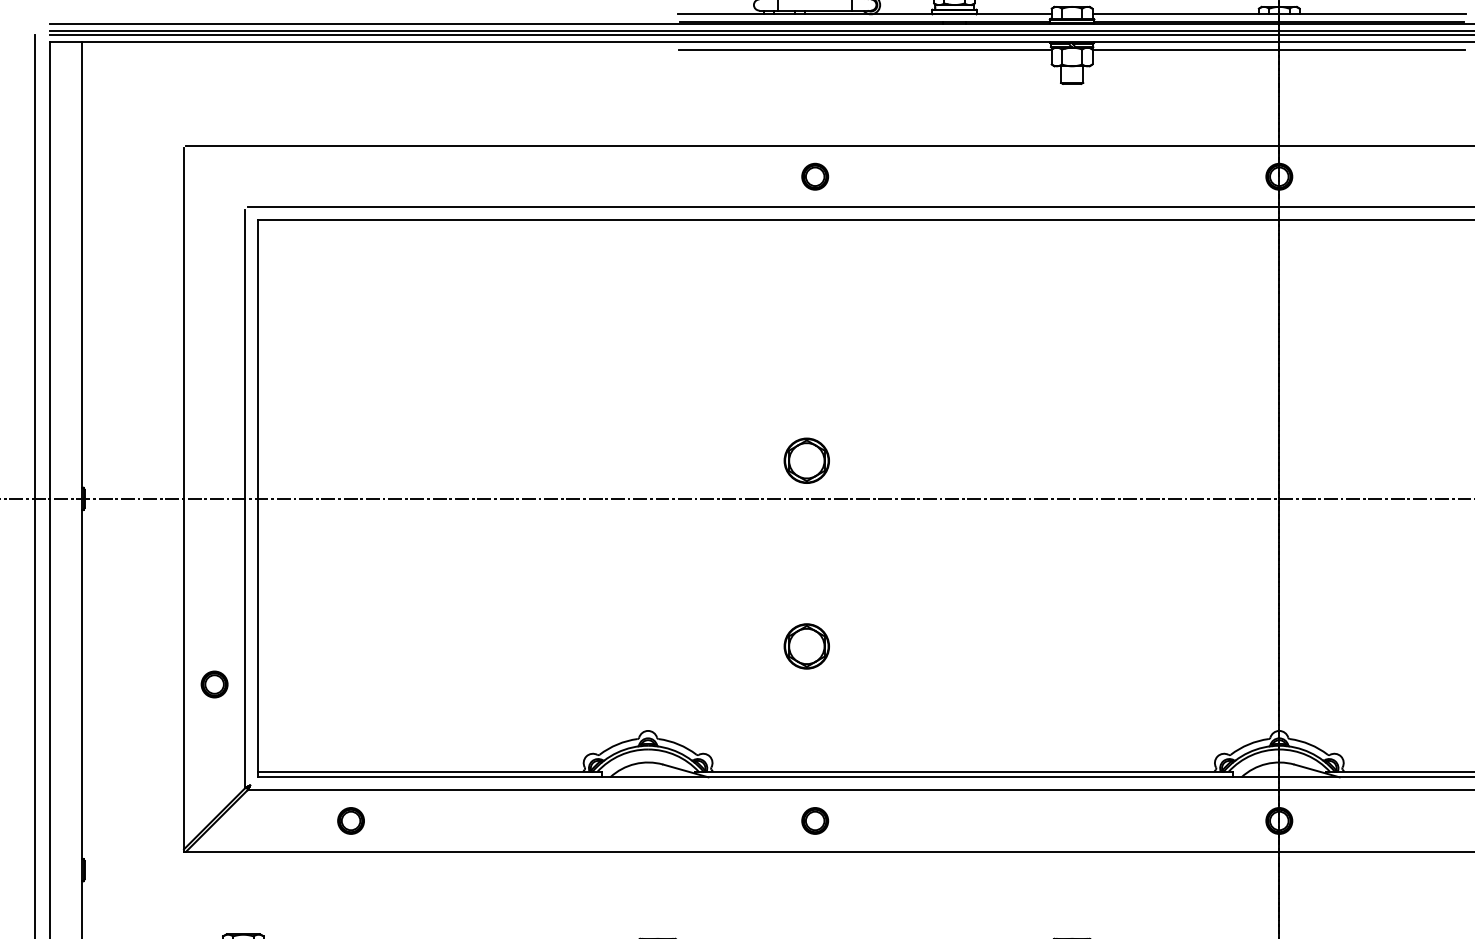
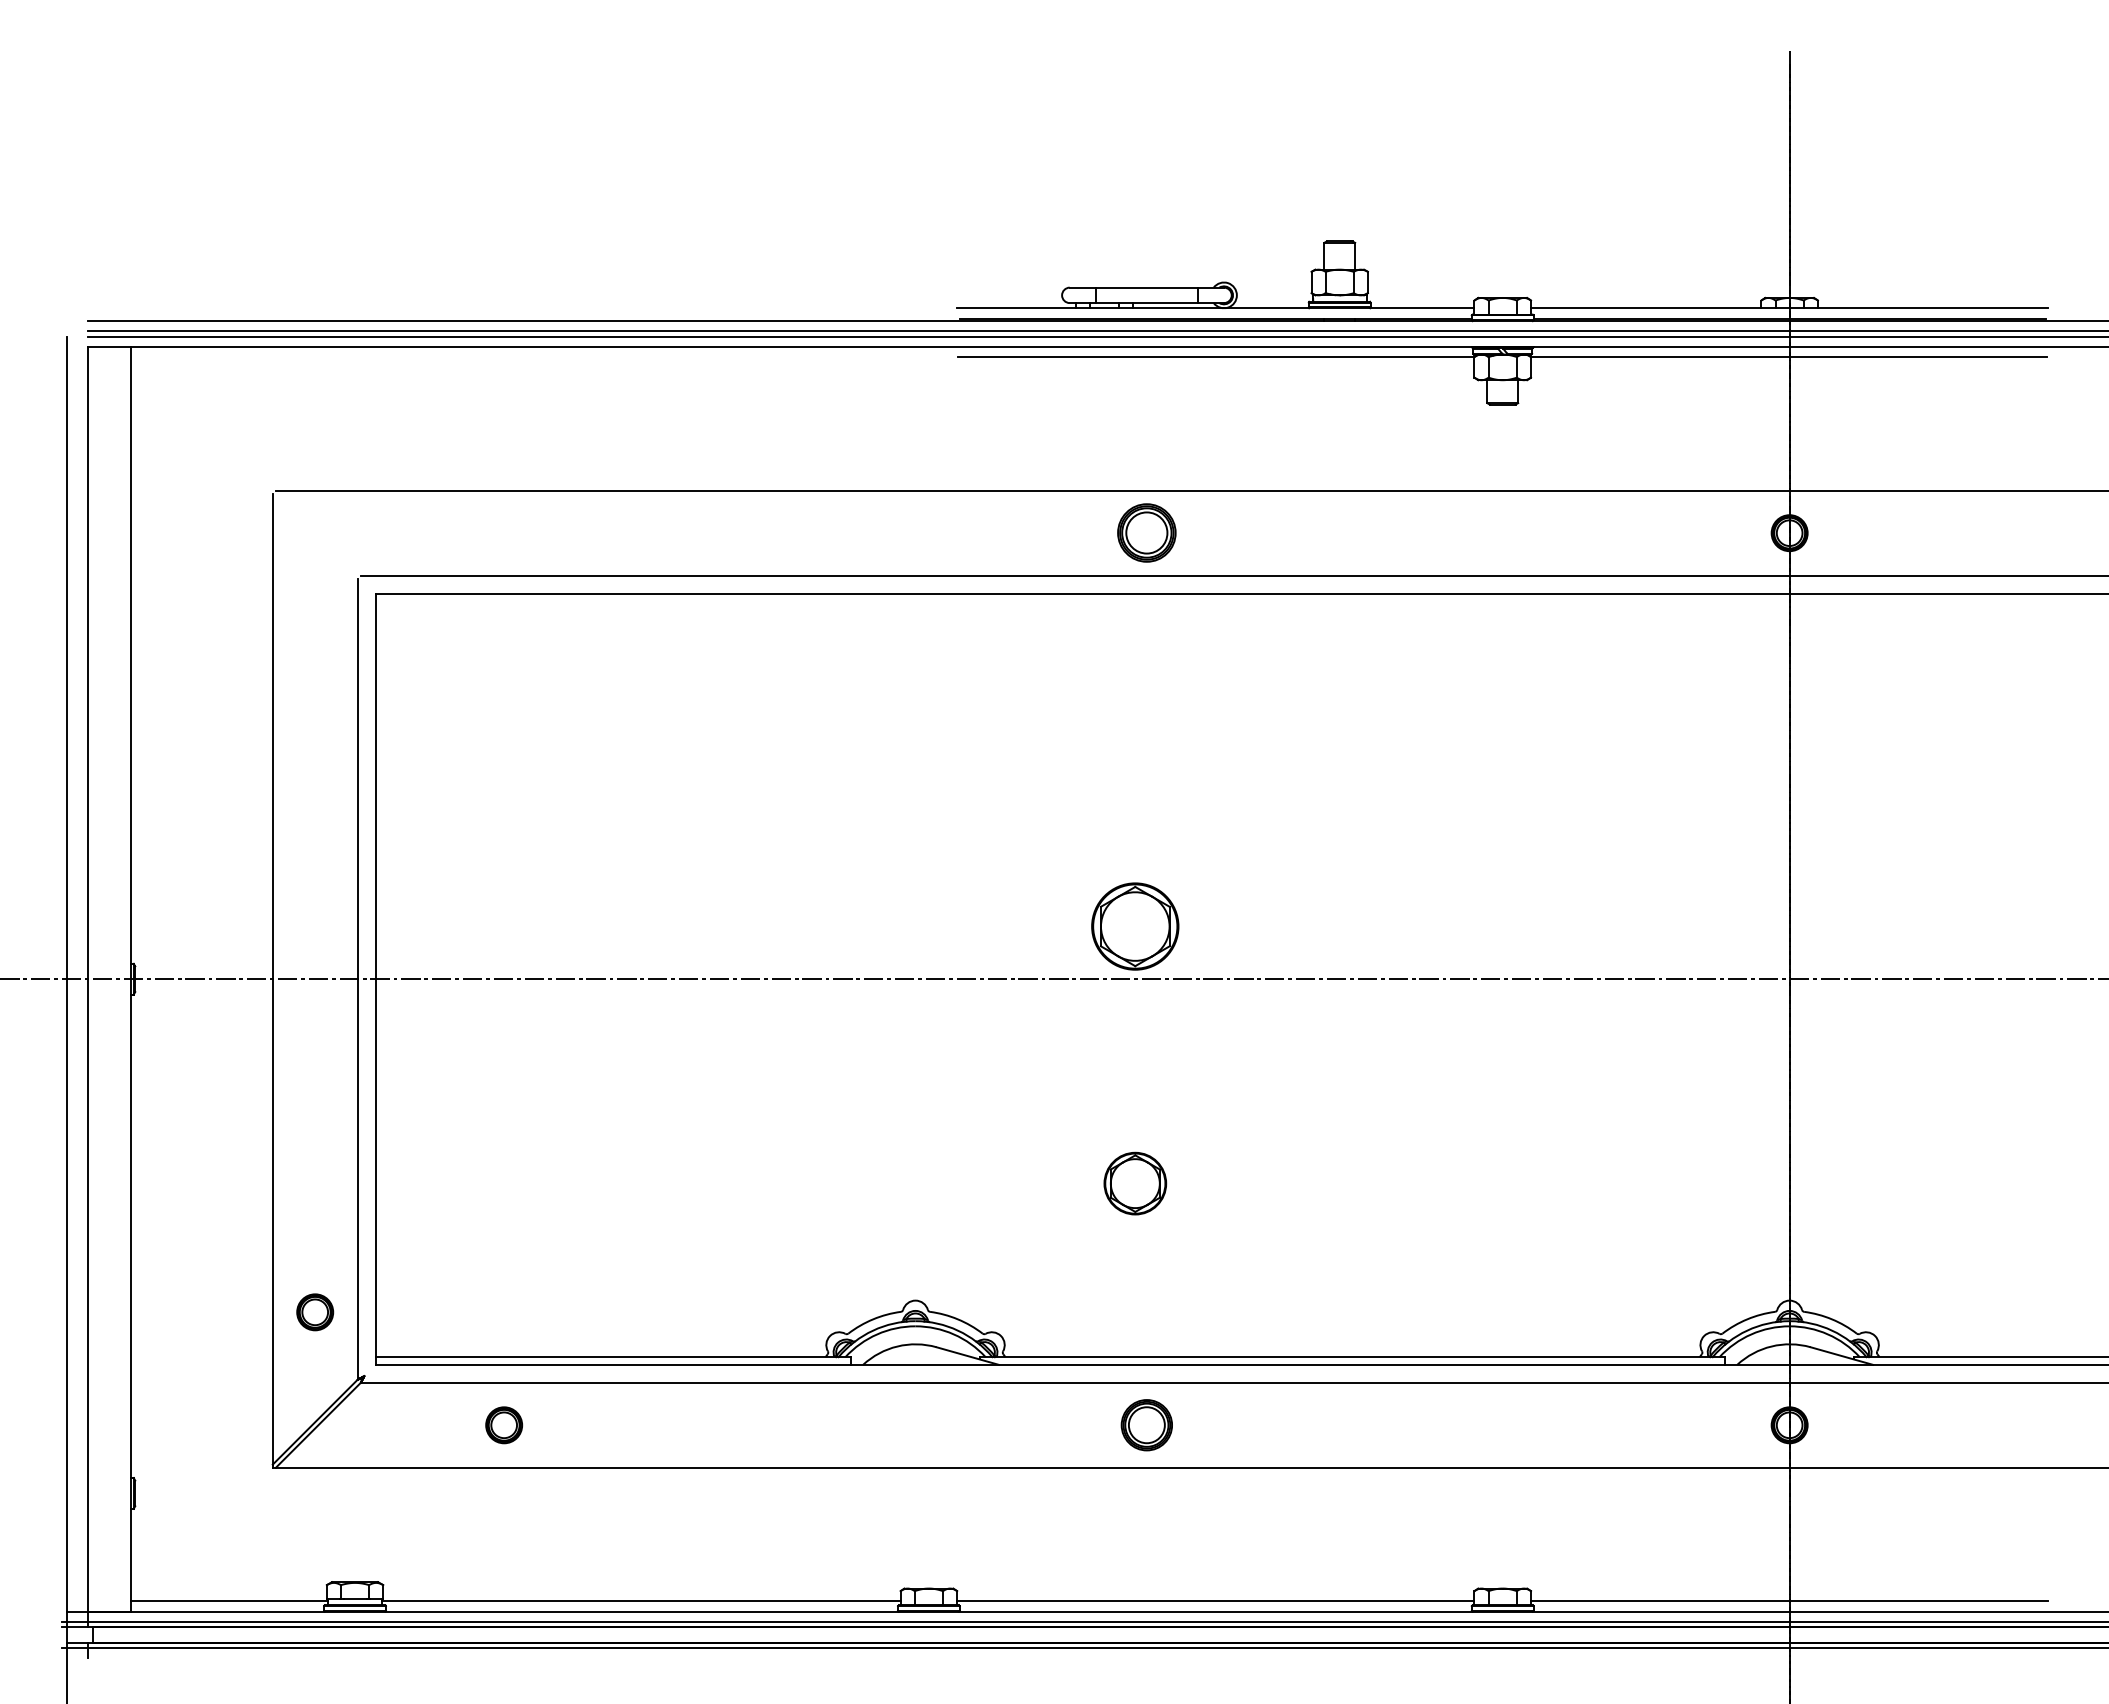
part: (814, 176) -> (1146, 533), size x1.6
part: (806, 460) -> (1135, 926), size x1.4
part: (214, 684) -> (315, 1312), moved
part: (814, 821) -> (1146, 1425), size x1.4

